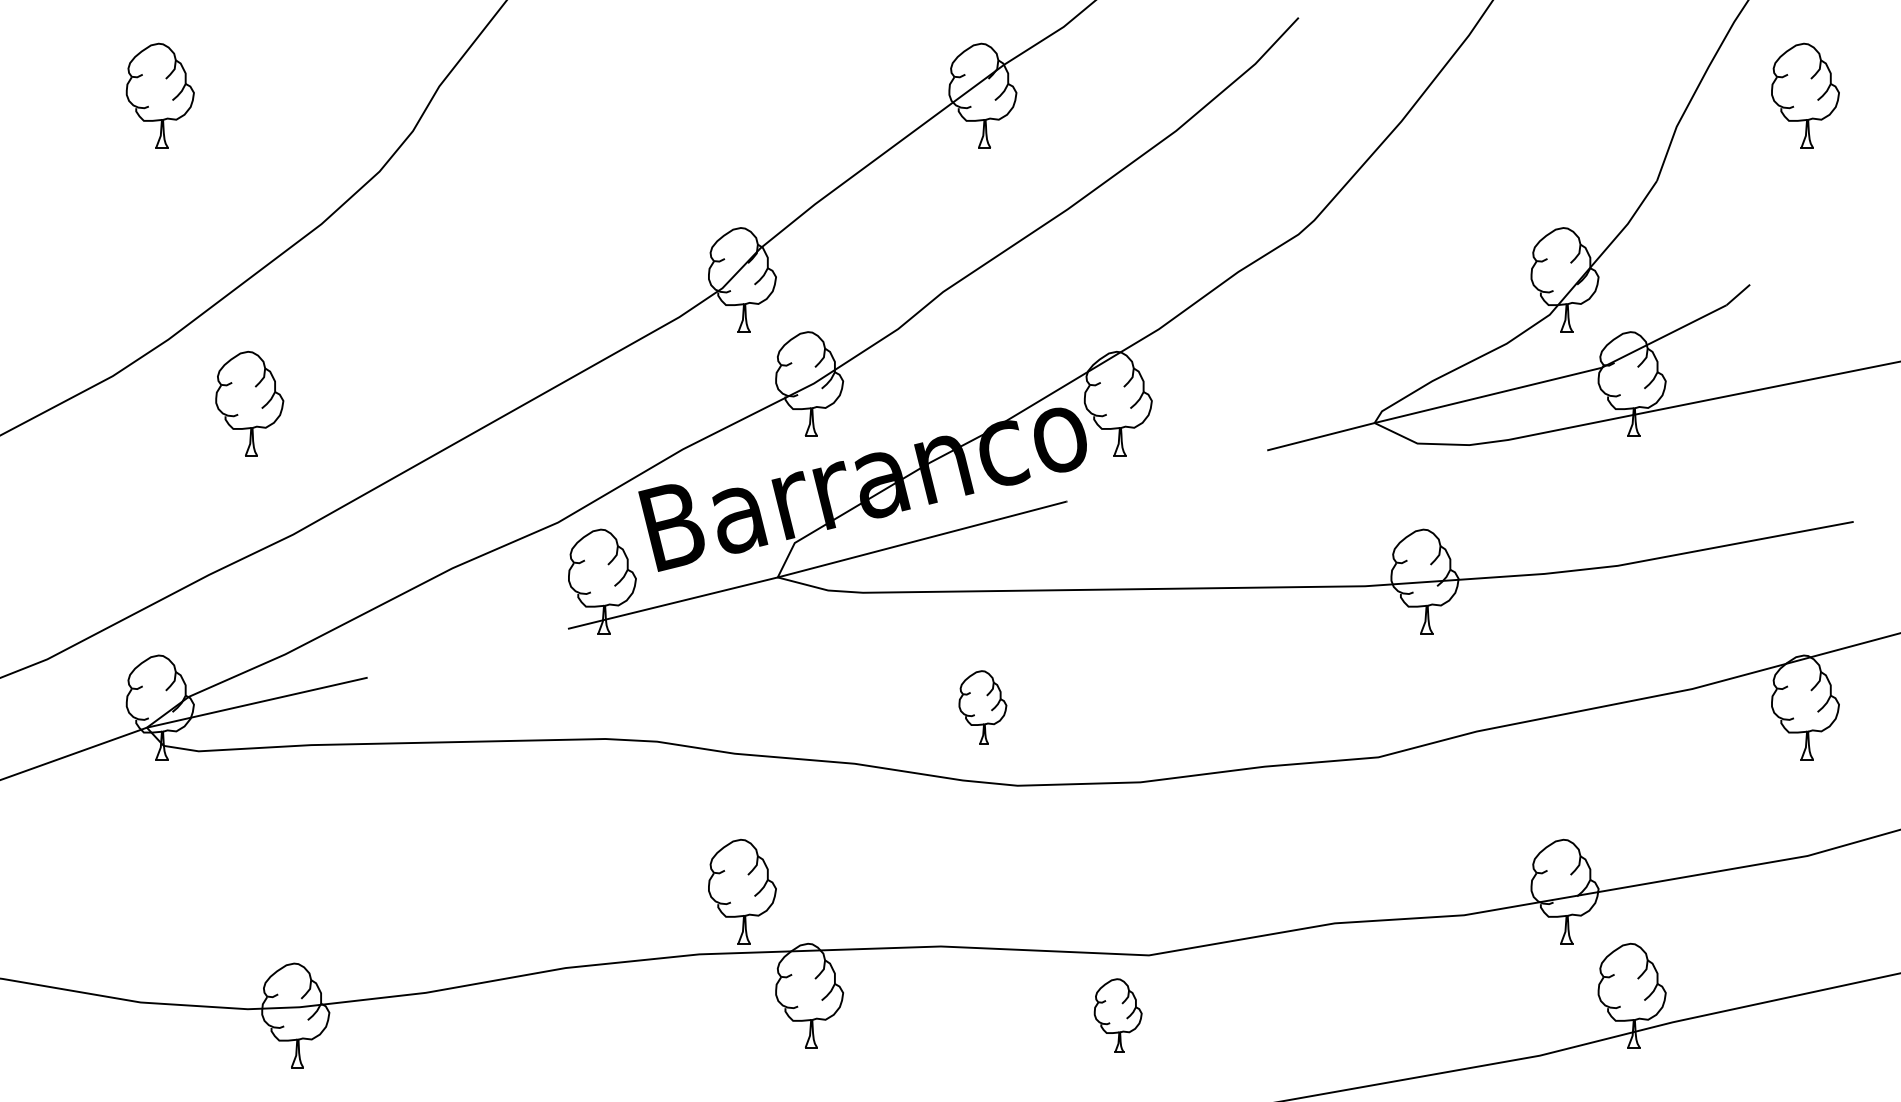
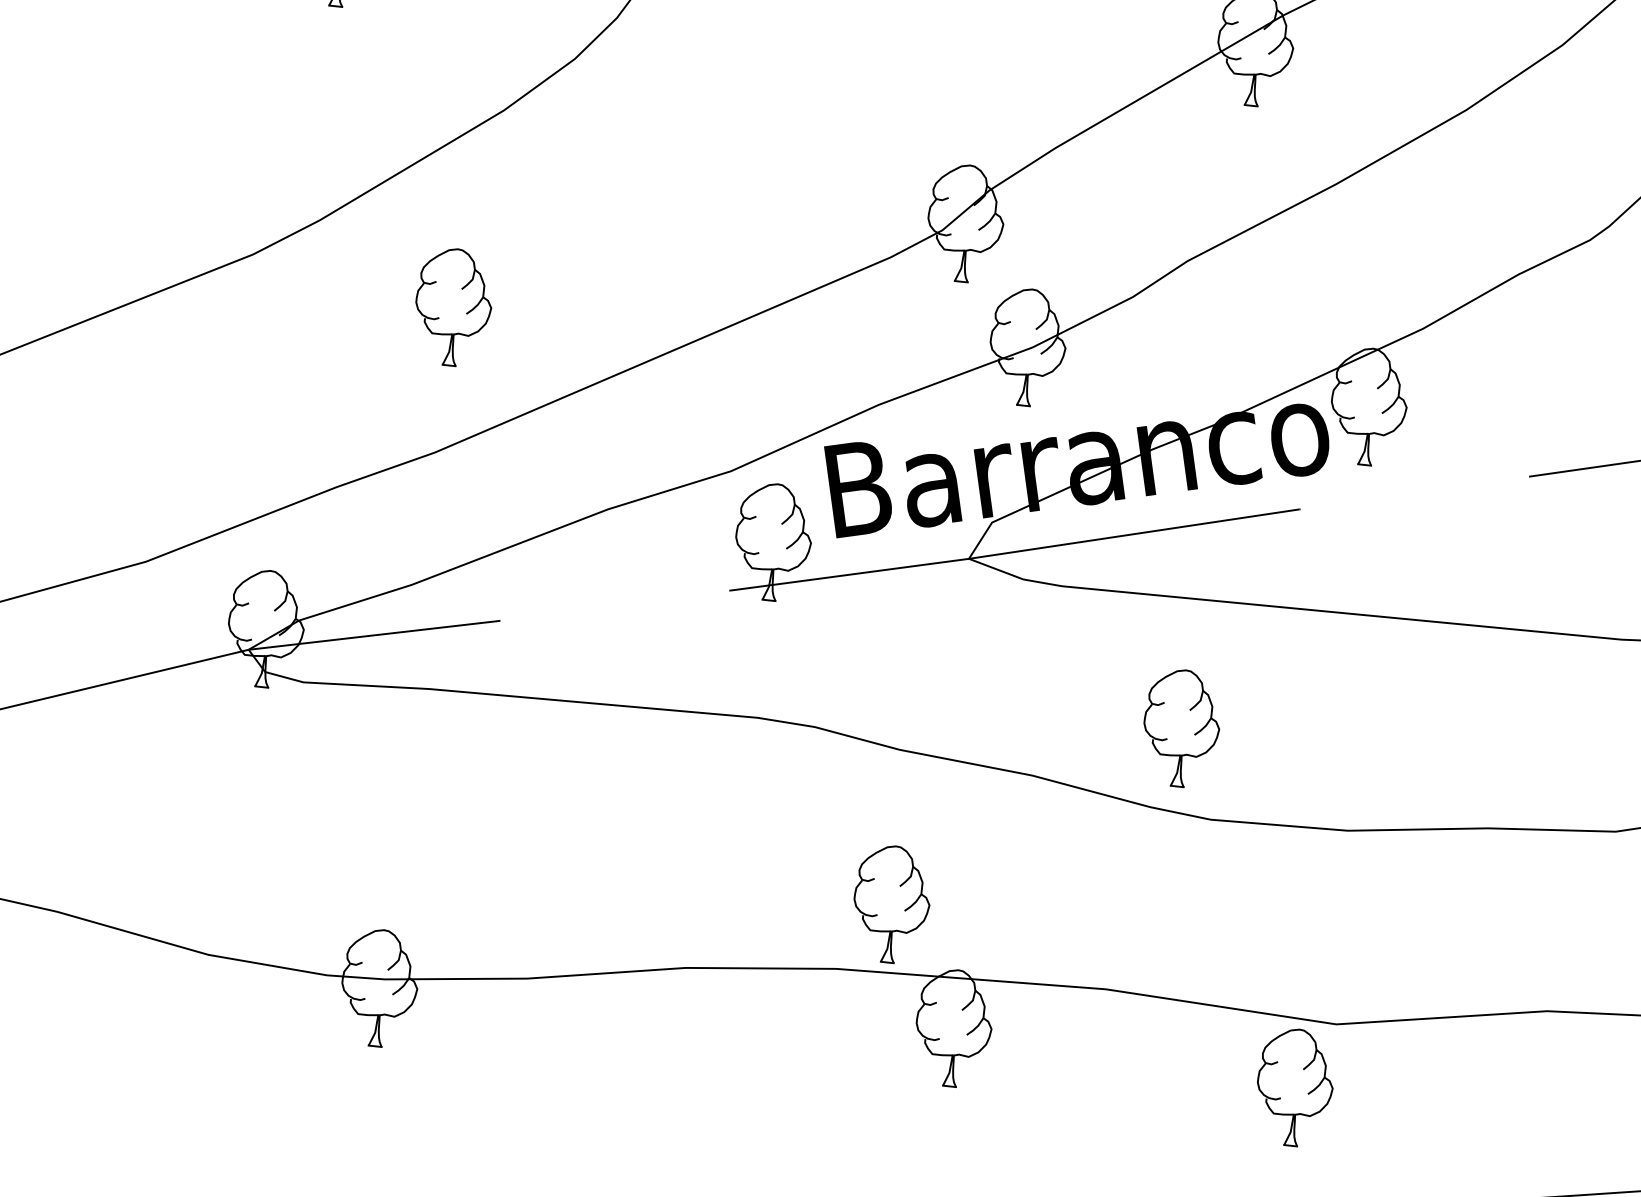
part: (249, 403) -> (453, 306), moved
part: (982, 707) -> (1181, 728), size x1.43
part: (1117, 1015) -> (1294, 1087), size x1.43

